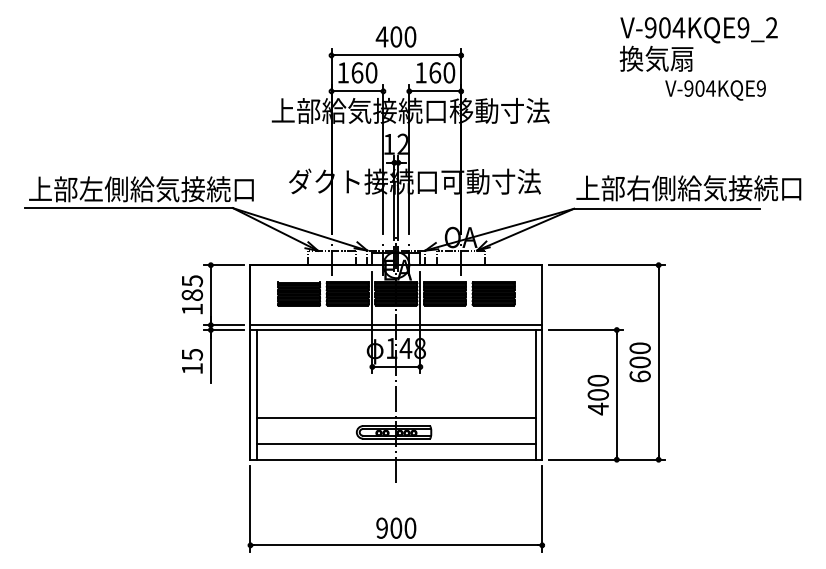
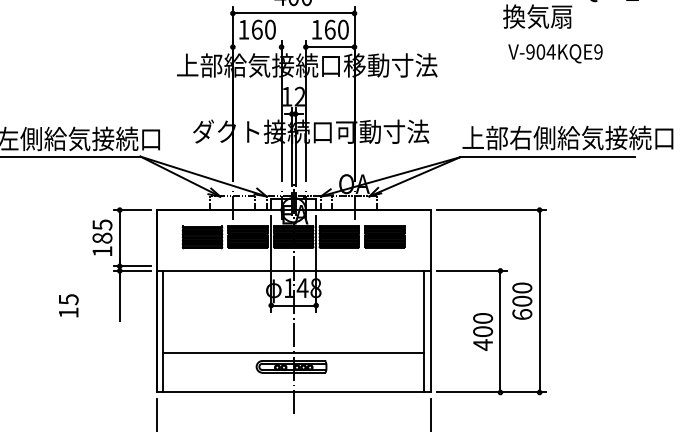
text: (715, 90) -> (555, 53), moved
line: (357, 91) -> (257, 47), removed
line: (396, 325) -> (293, 266), removed
text: (192, 361) -> (68, 306), moved
line: (395, 444) -> (292, 378), removed

